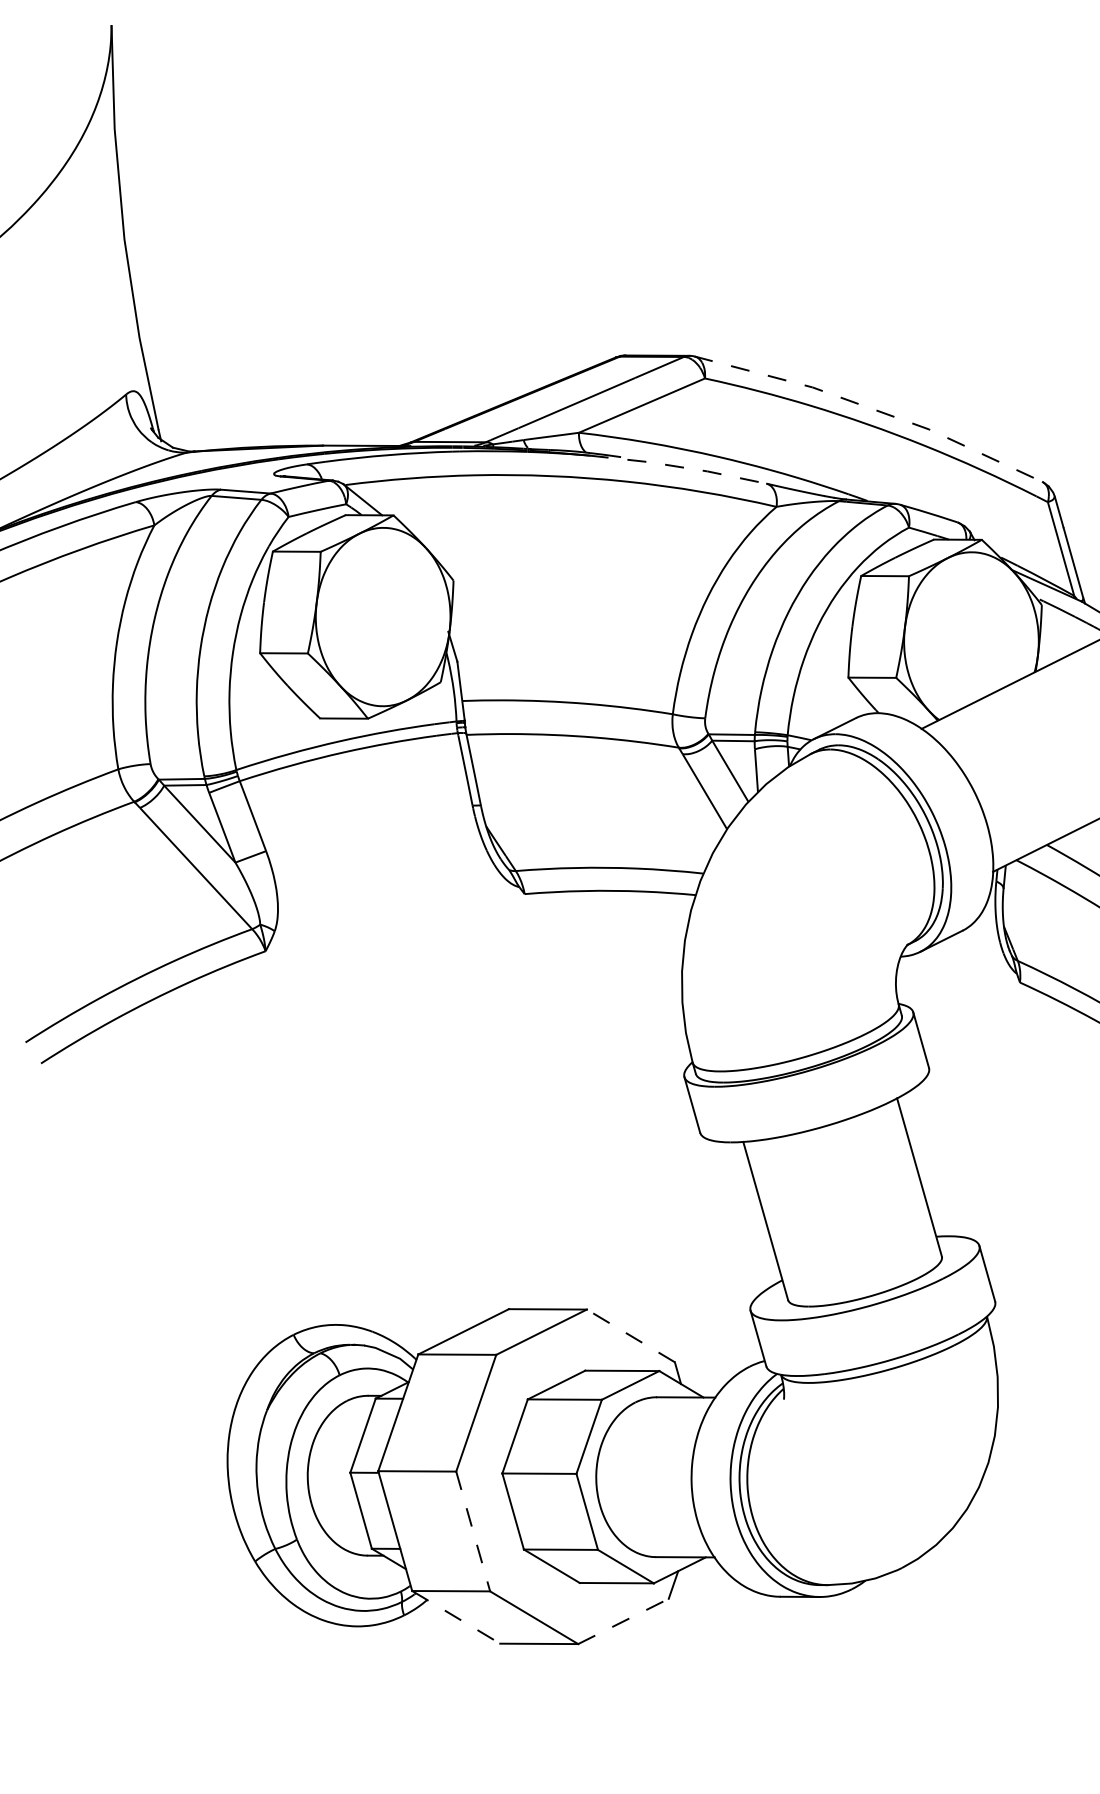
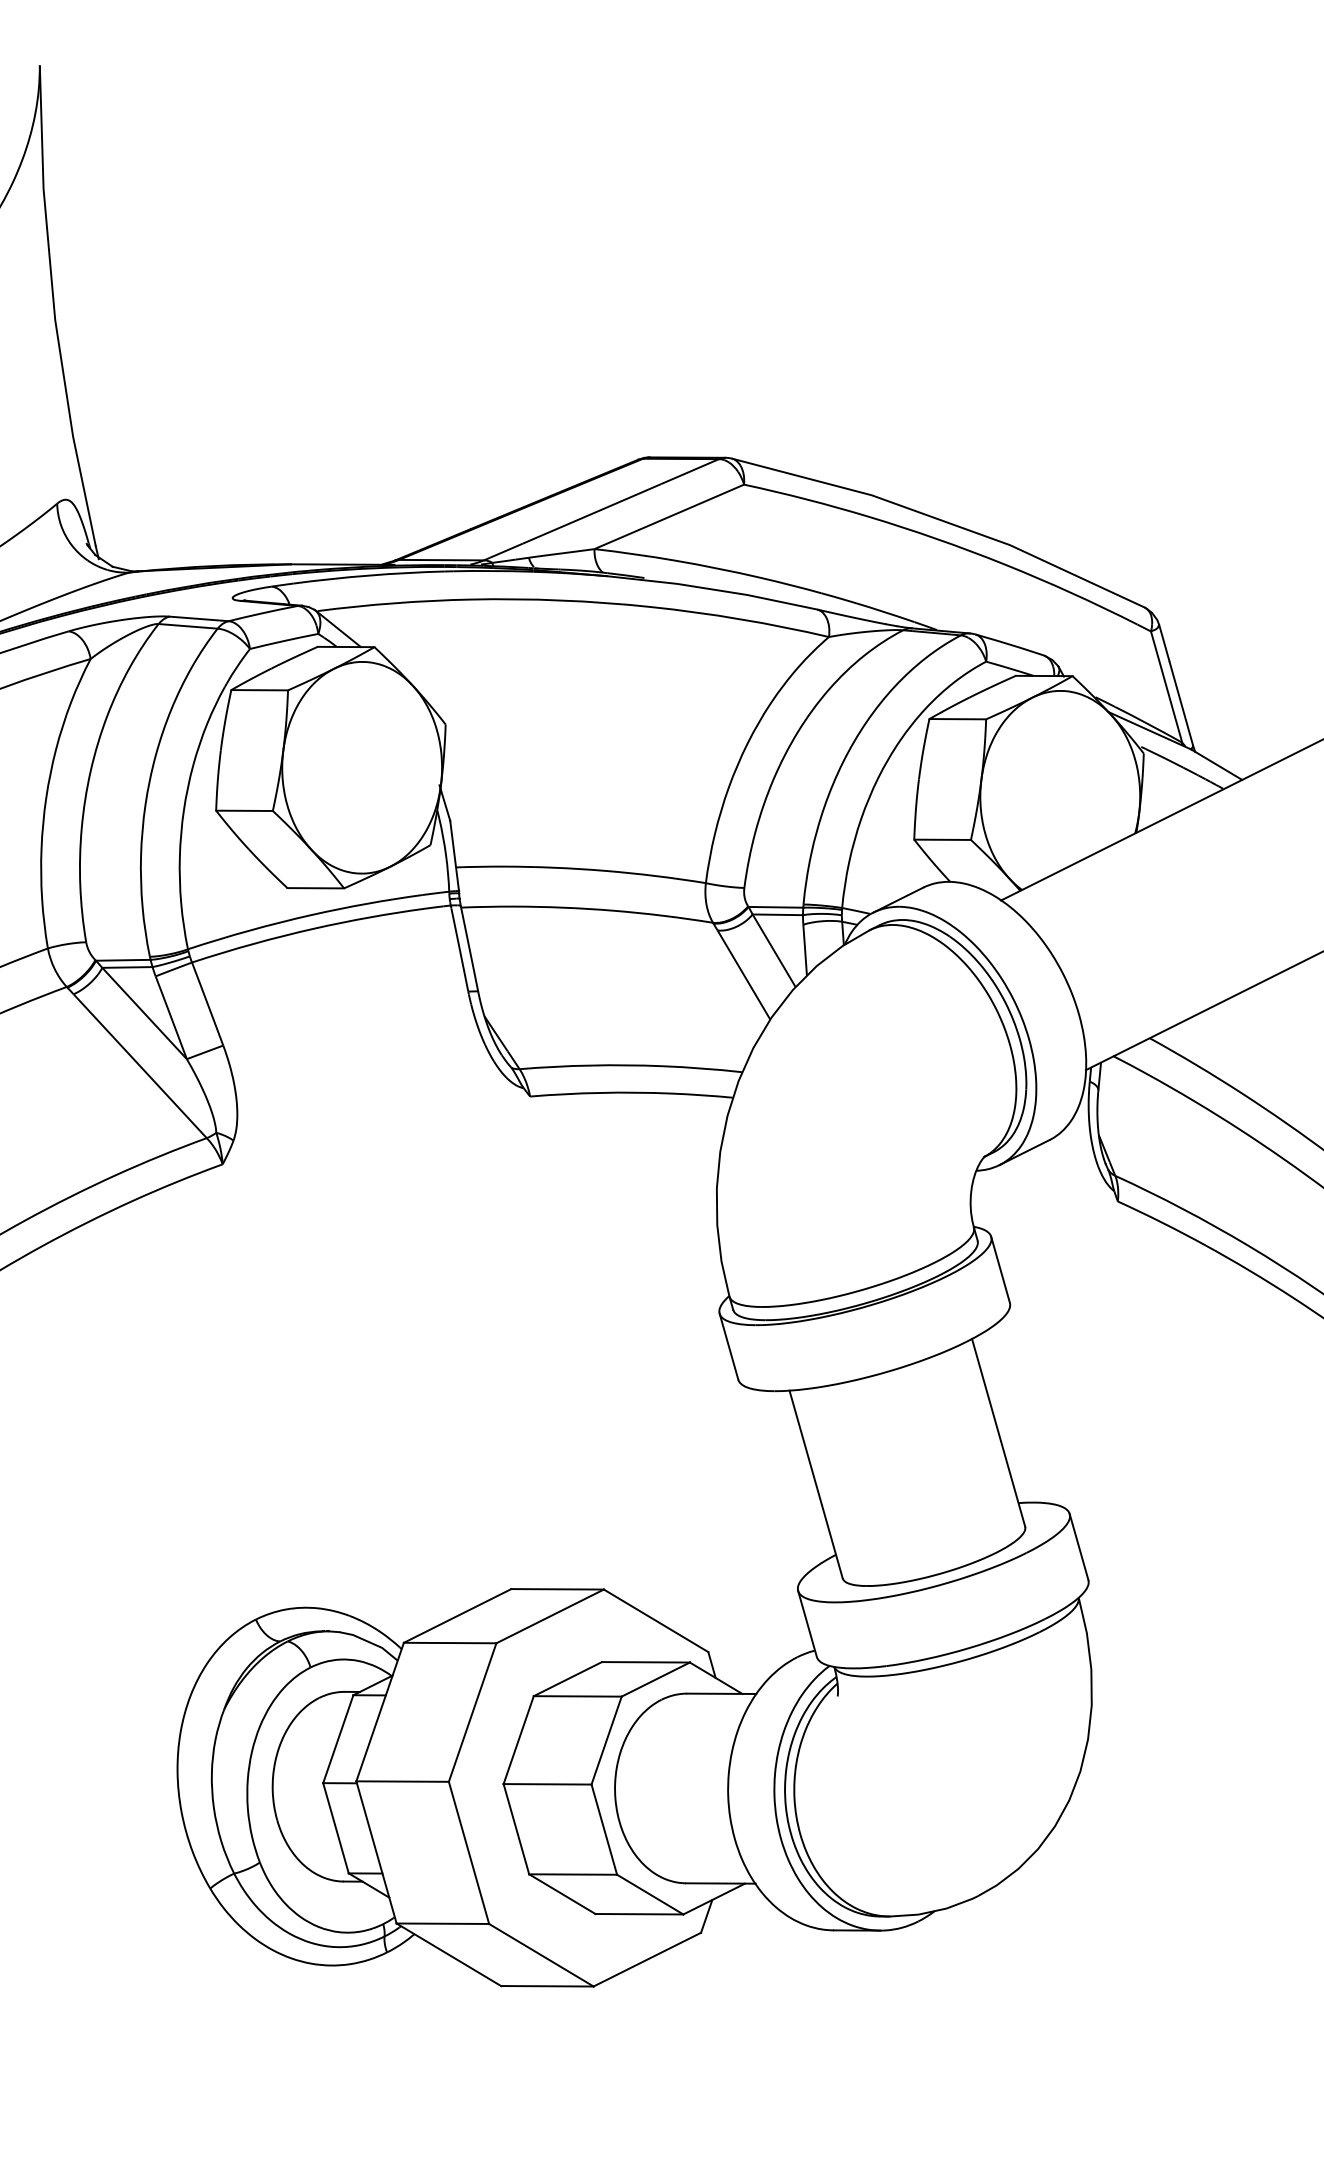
line: (872, 408) -> (942, 520), dashed -> solid
line: (678, 466) -> (712, 589), dashed -> solid
line: (631, 1335) -> (656, 1620), dashed -> solid
line: (473, 1531) -> (469, 1852), dashed -> solid
line: (455, 1617) -> (448, 1954), dashed -> solid
line: (623, 1621) -> (647, 1959), dashed -> solid

